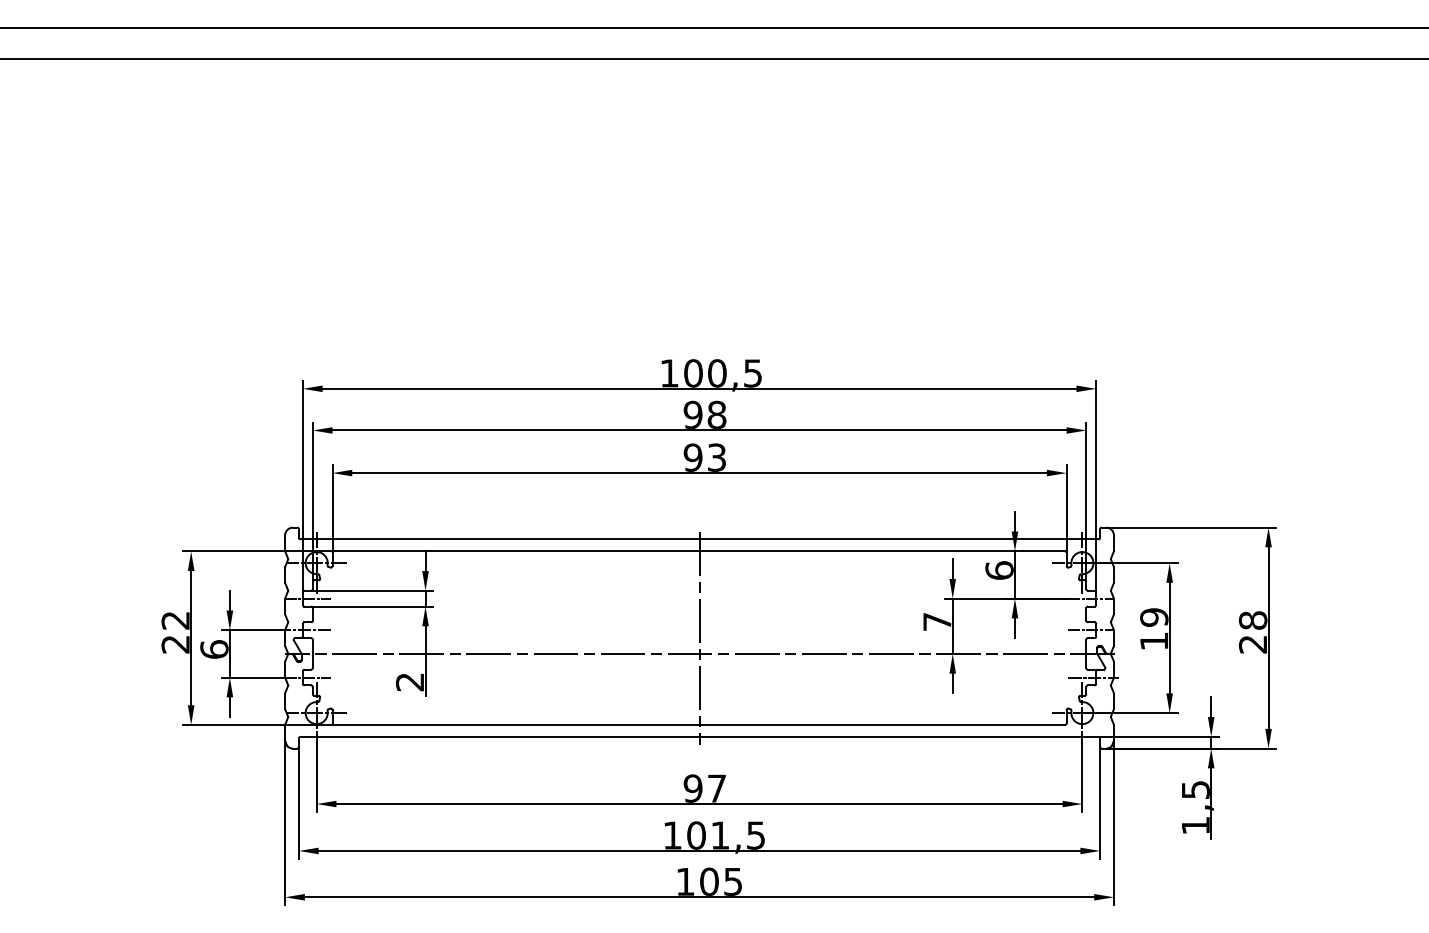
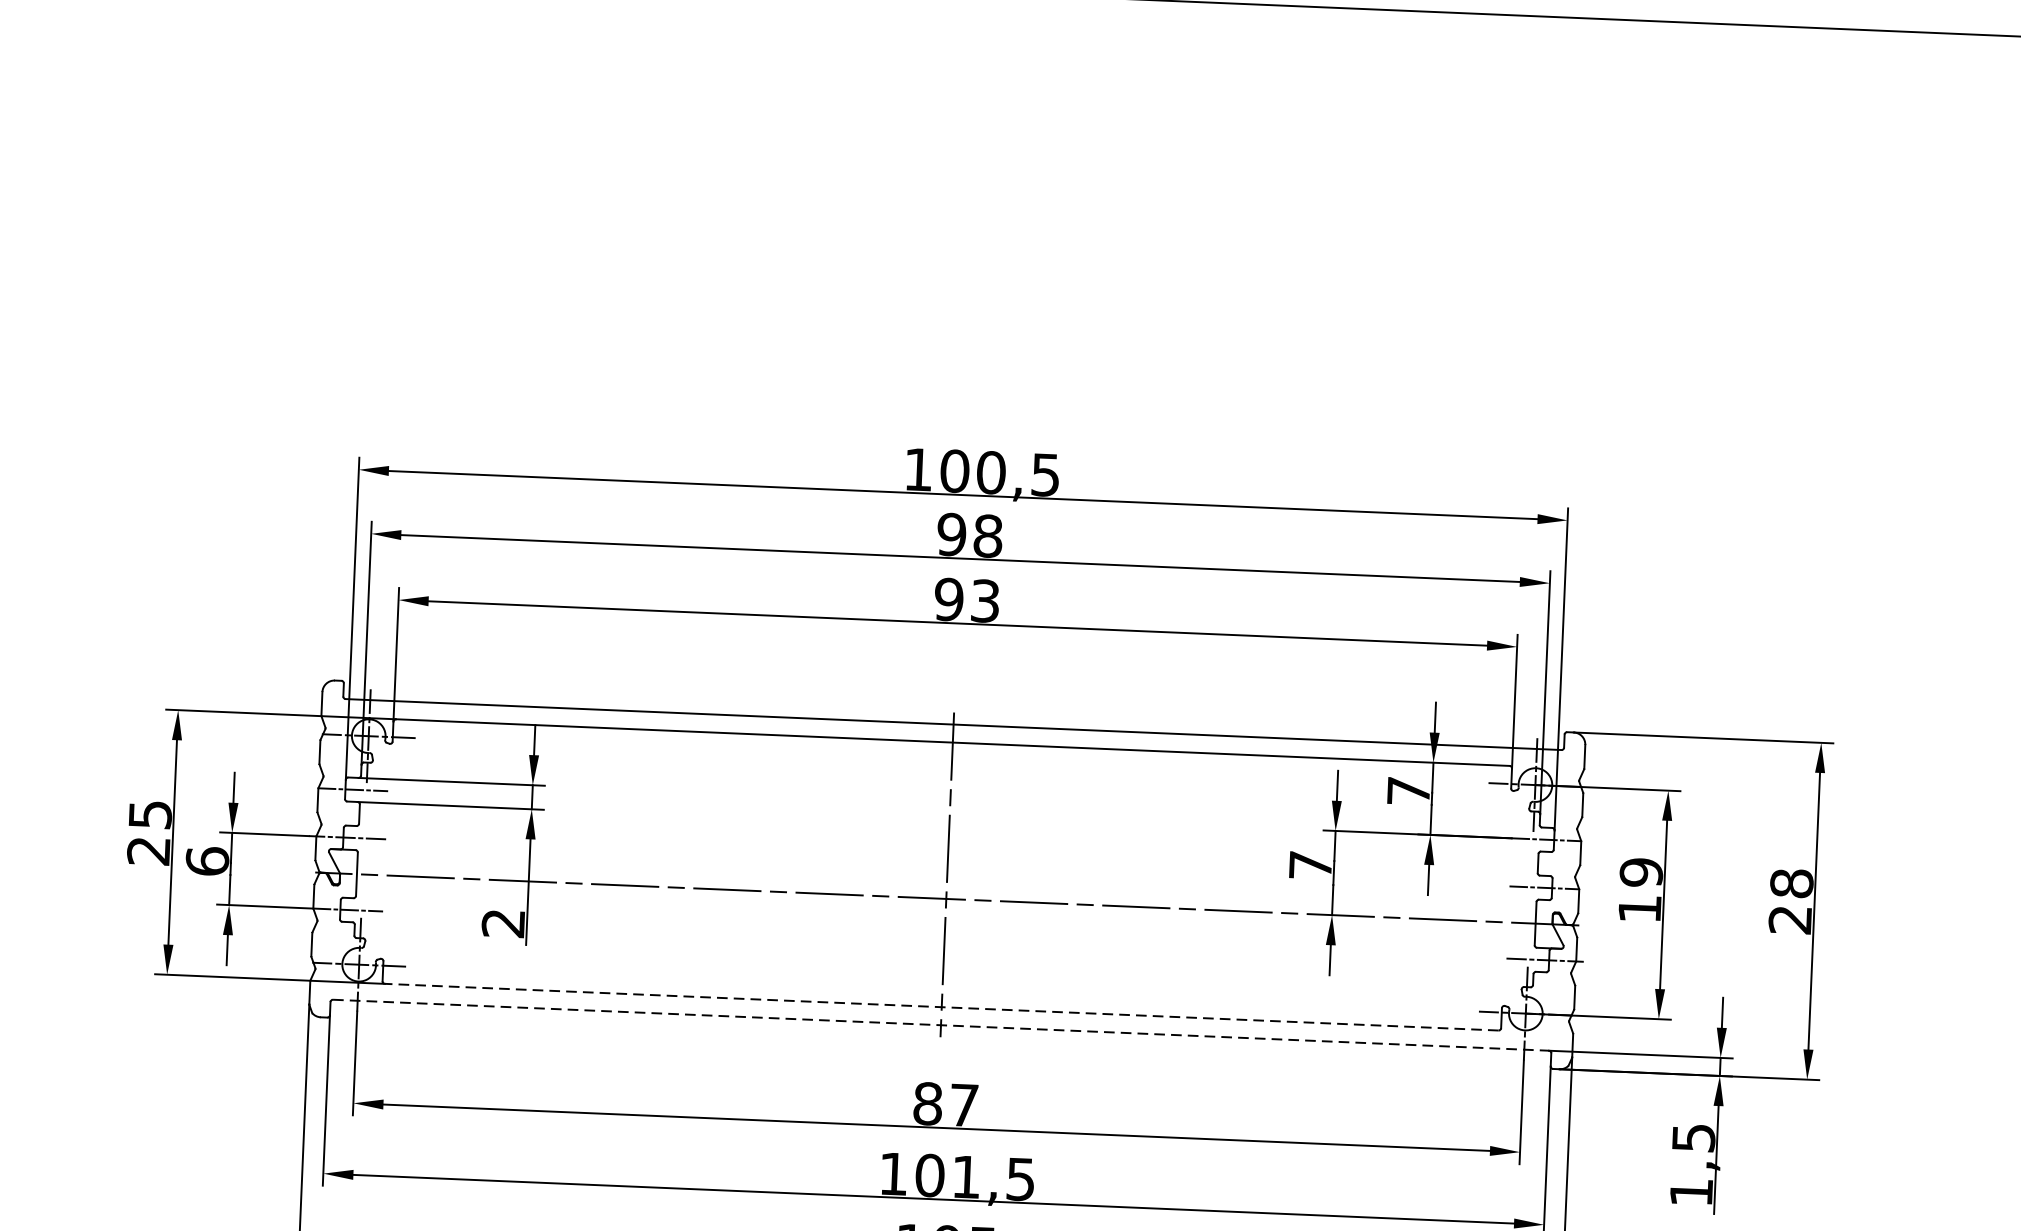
text: (999, 570) -> (1408, 791), 6 -> 7
text: (175, 620) -> (149, 814), 22 -> 25
line: (699, 724) -> (941, 1006), solid -> dashed
line: (700, 736) -> (942, 1024), solid -> dashed
text: (692, 788) -> (926, 1103), 97 -> 87

